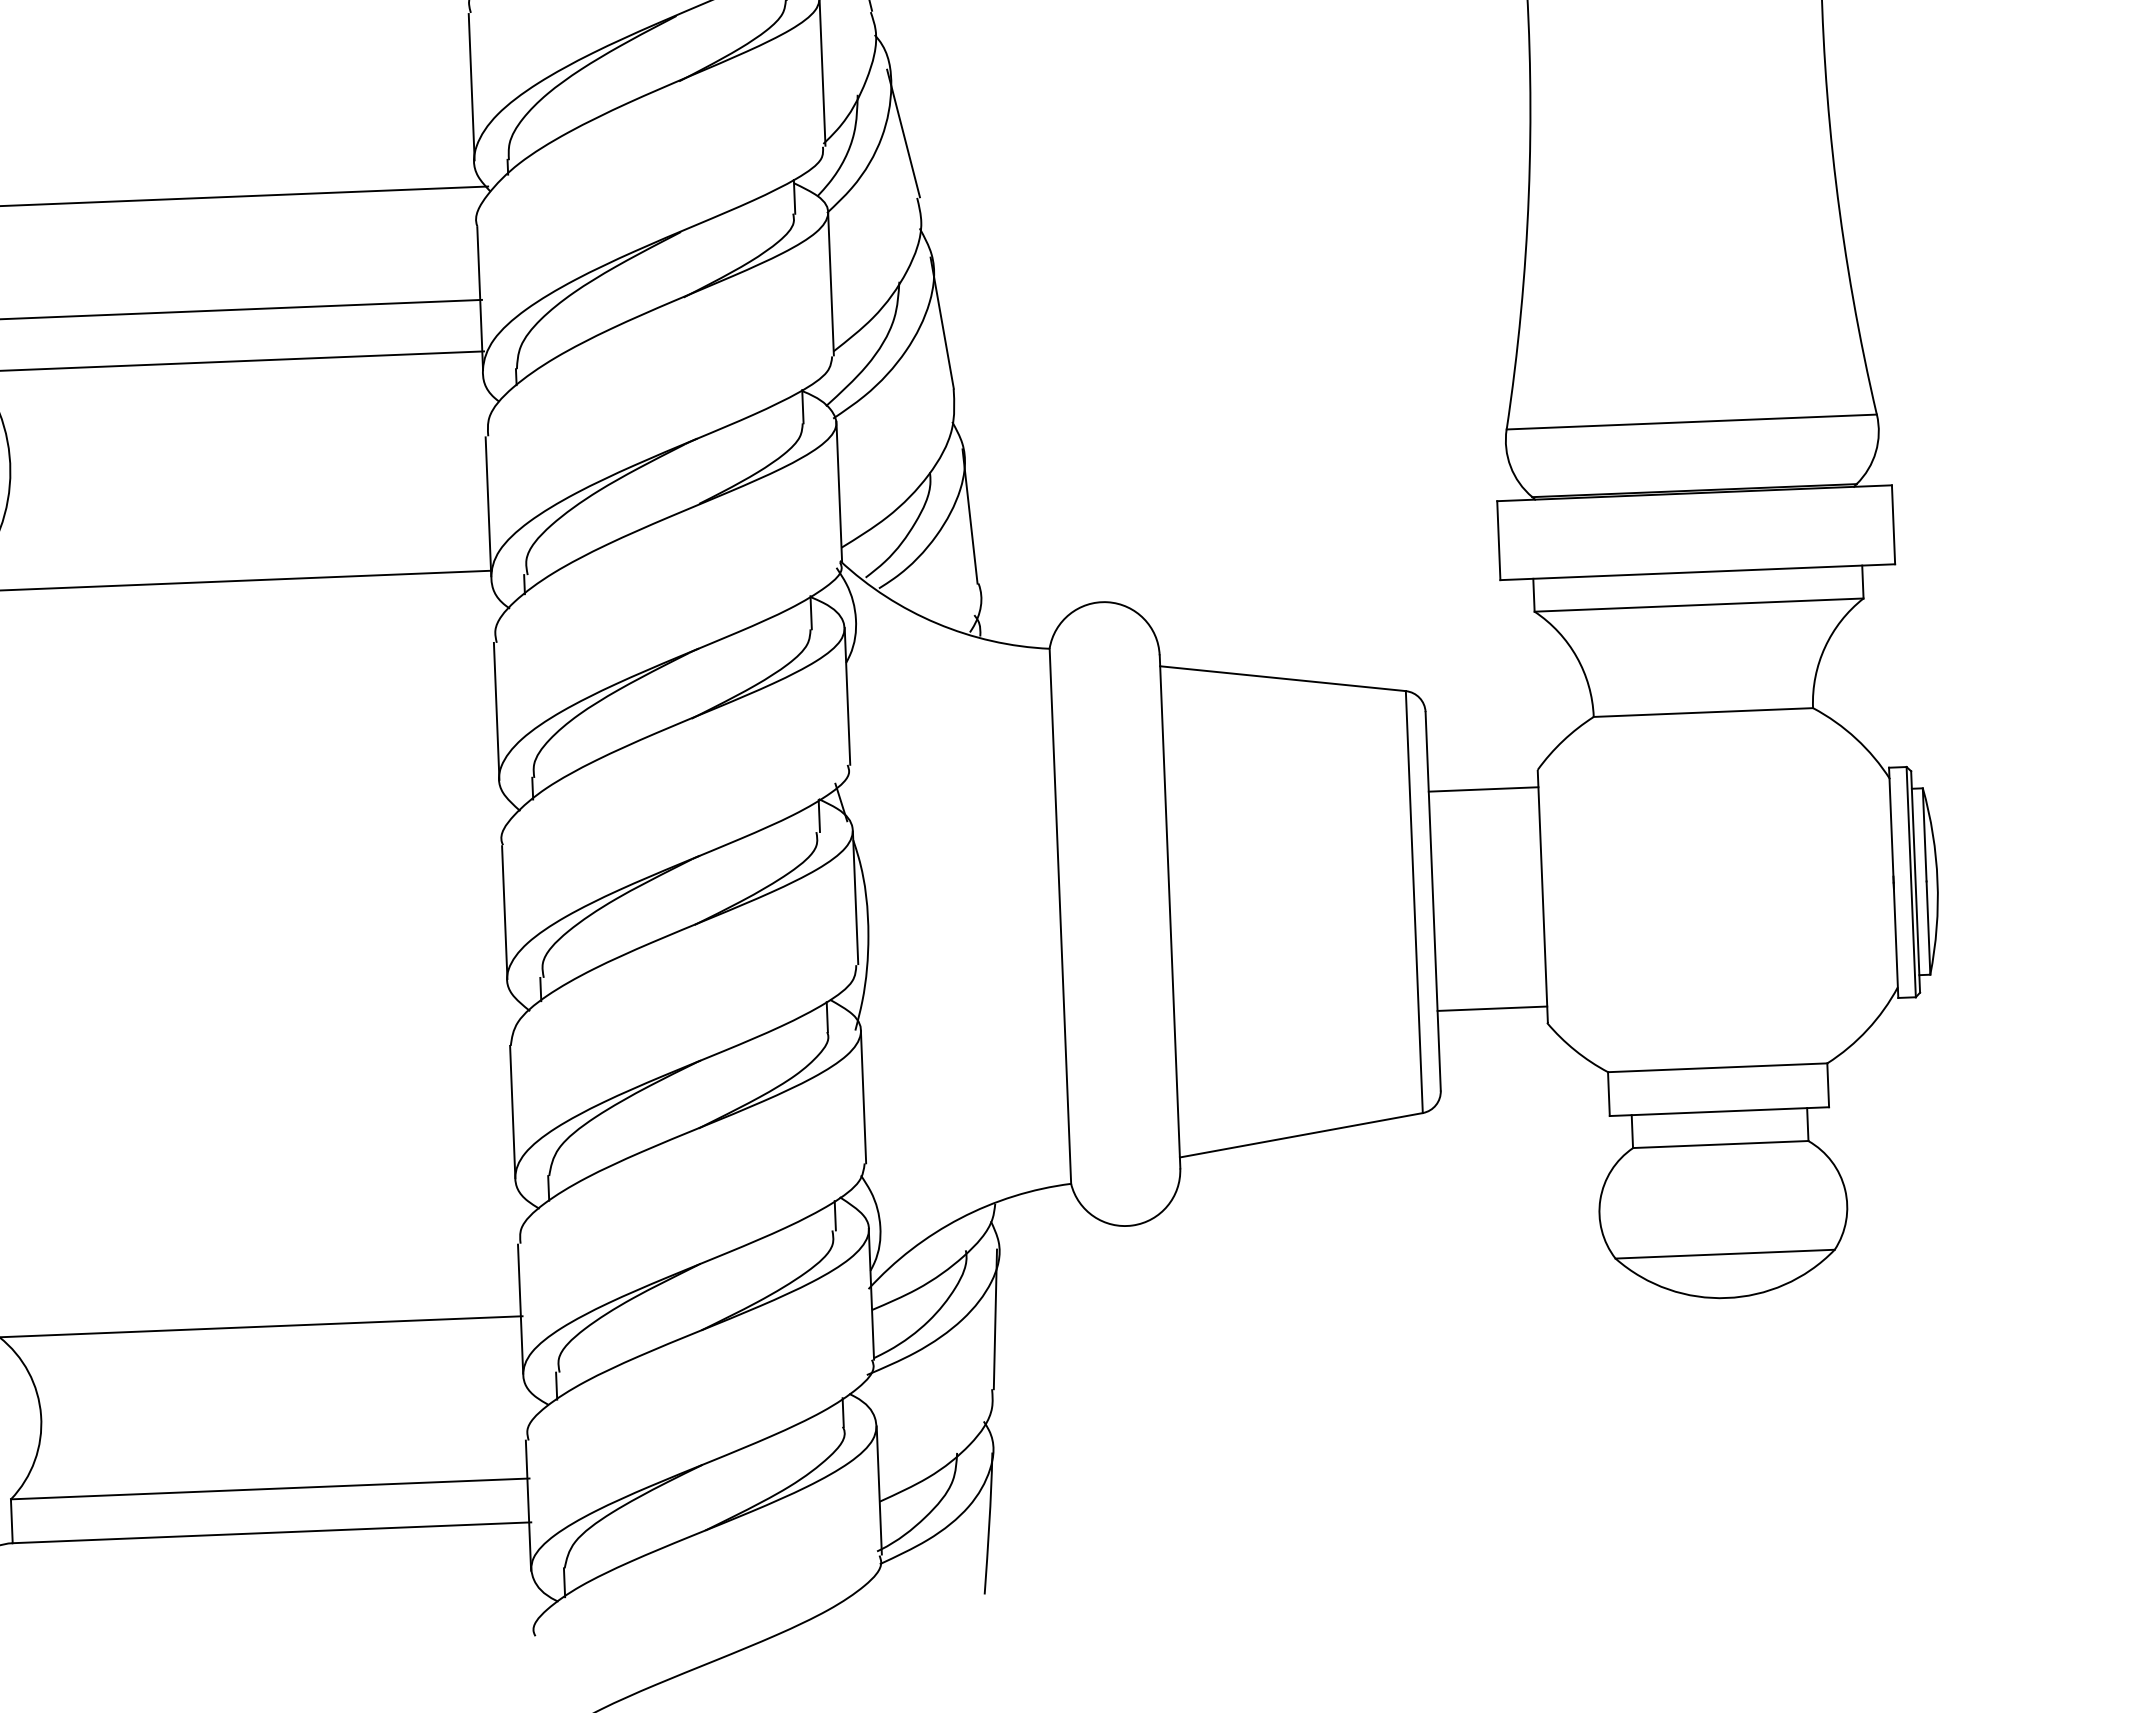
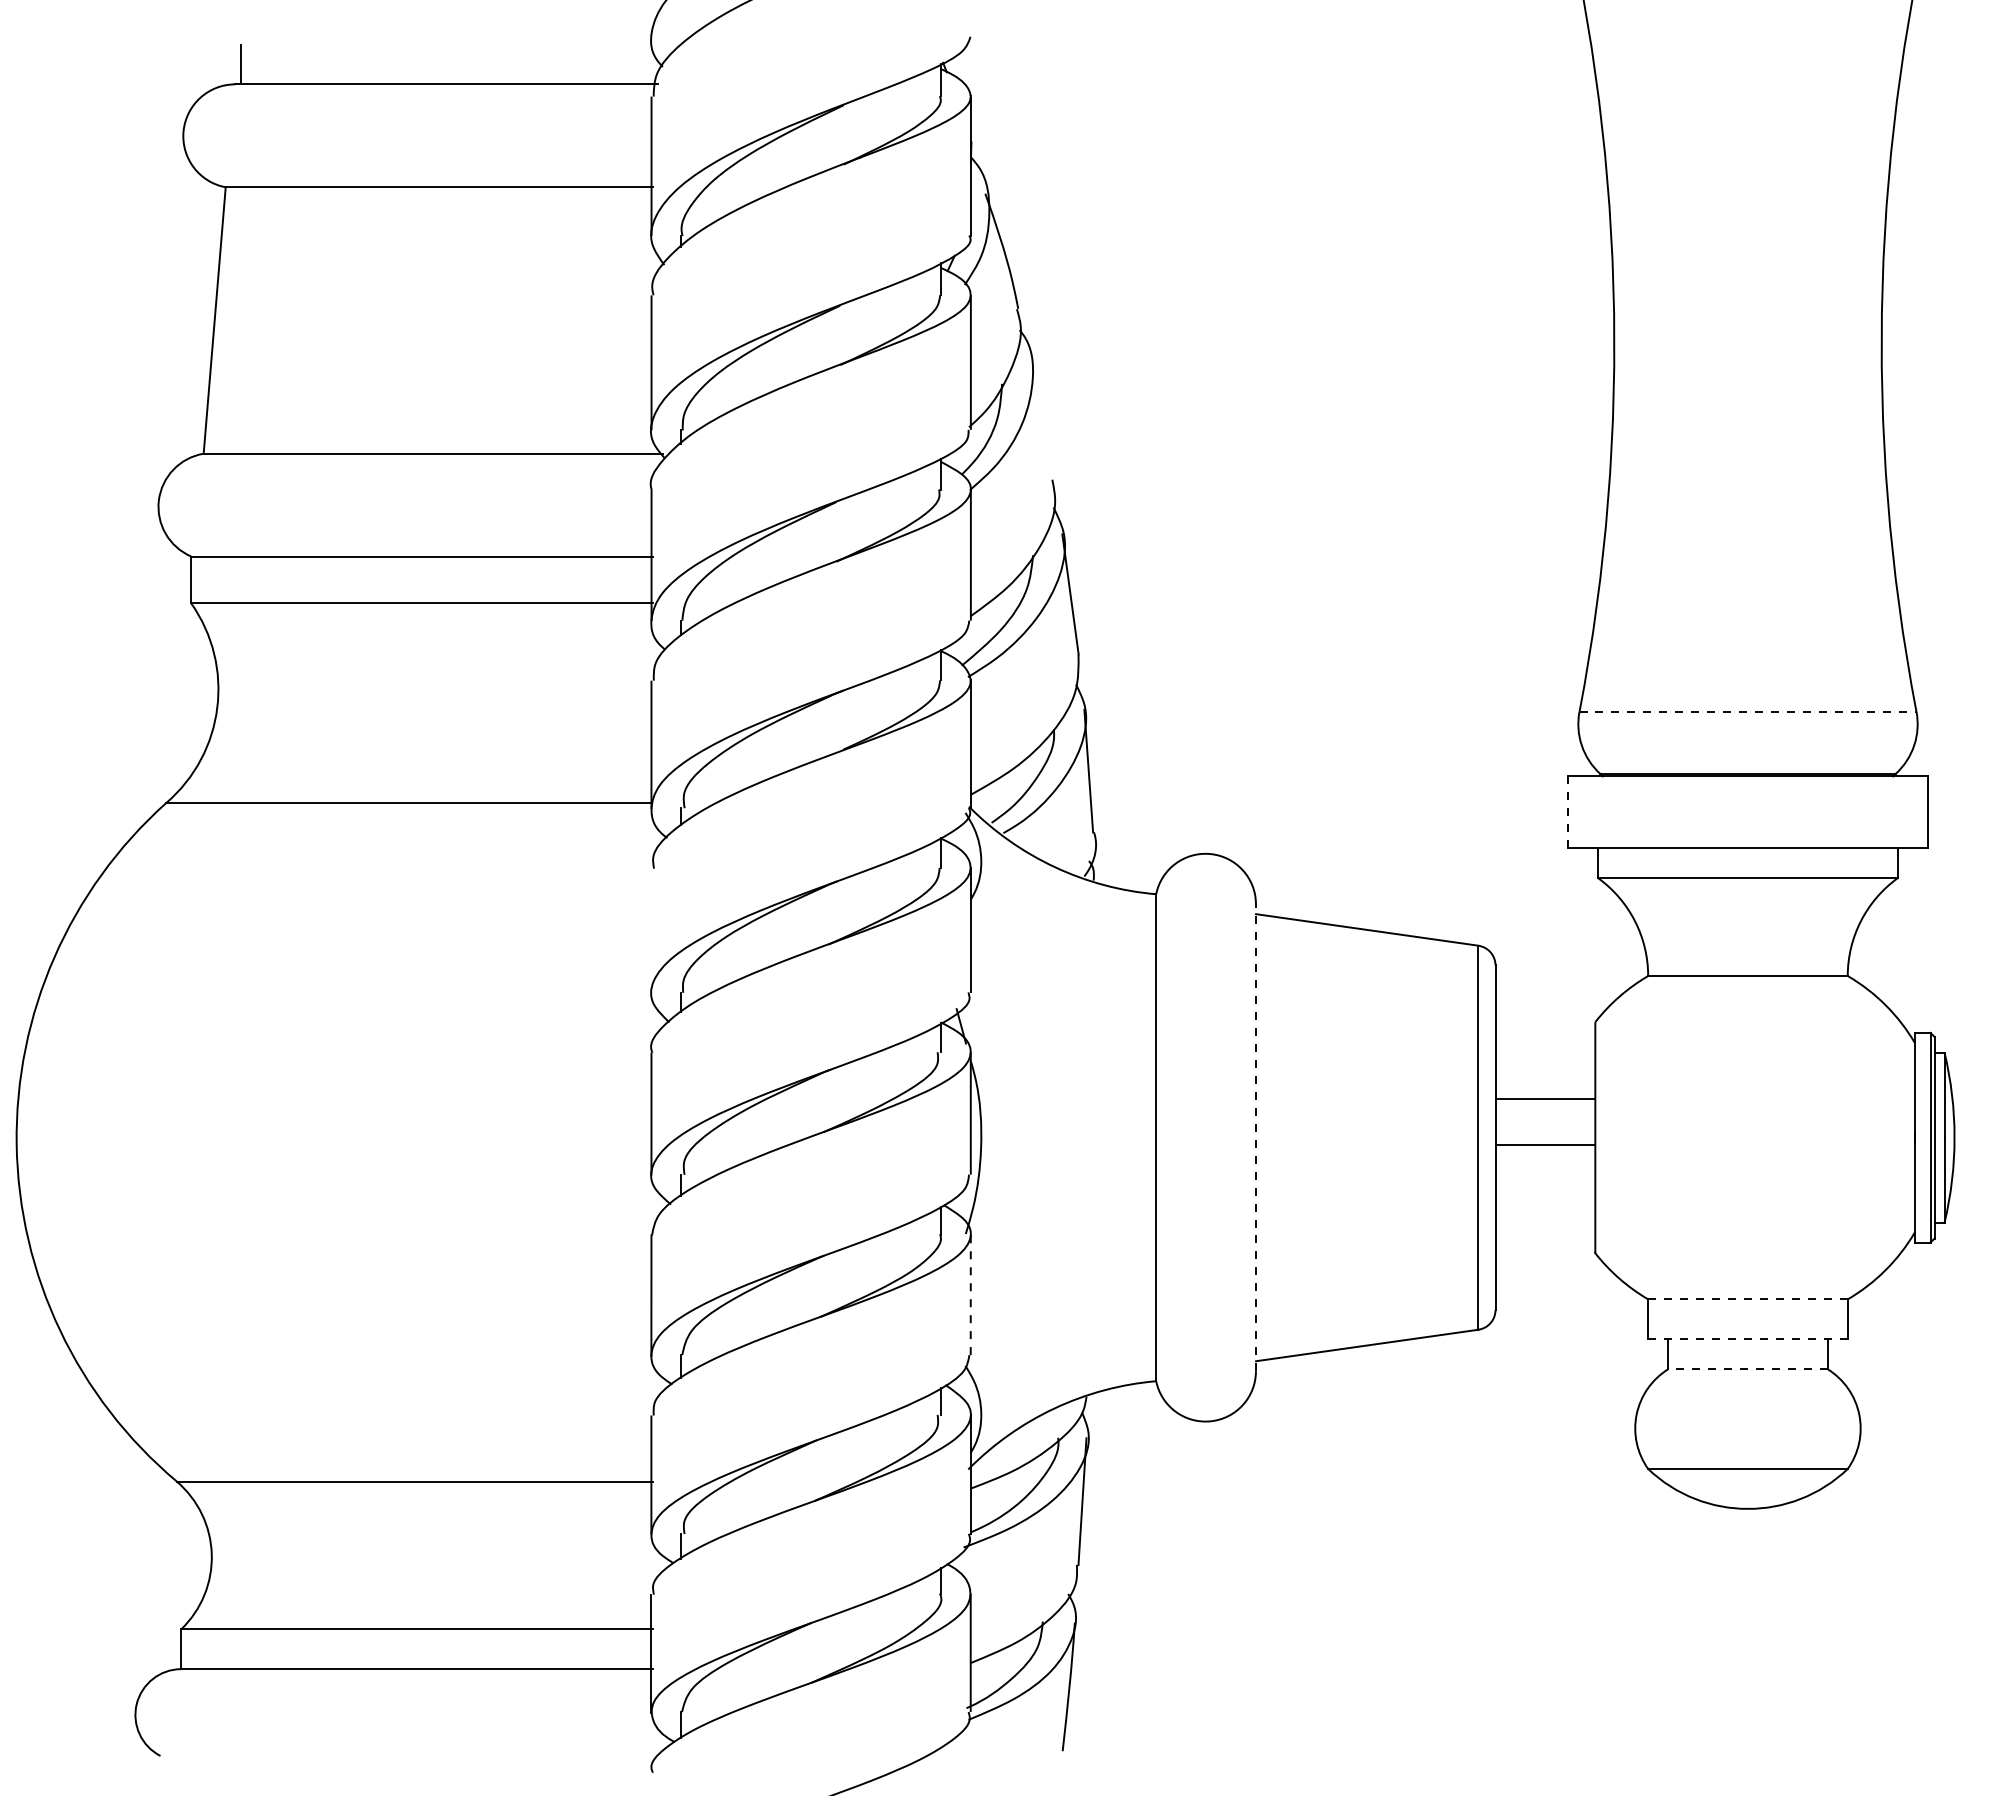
line: (902, 133) -> (1041, 420), removed
line: (1692, 421) -> (1748, 711), solid -> dashed
line: (1499, 540) -> (1568, 812), solid -> dashed
line: (496, 710) -> (651, 930), removed
line: (1483, 789) -> (1545, 1098), moved
line: (1170, 911) -> (1256, 1137), solid -> dashed
line: (1492, 1008) -> (1545, 1145), moved
line: (1717, 1067) -> (1747, 1299), solid -> dashed
line: (863, 1096) -> (970, 1294), solid -> dashed
line: (1718, 1111) -> (1747, 1339), solid -> dashed
line: (1720, 1144) -> (1747, 1369), solid -> dashed

